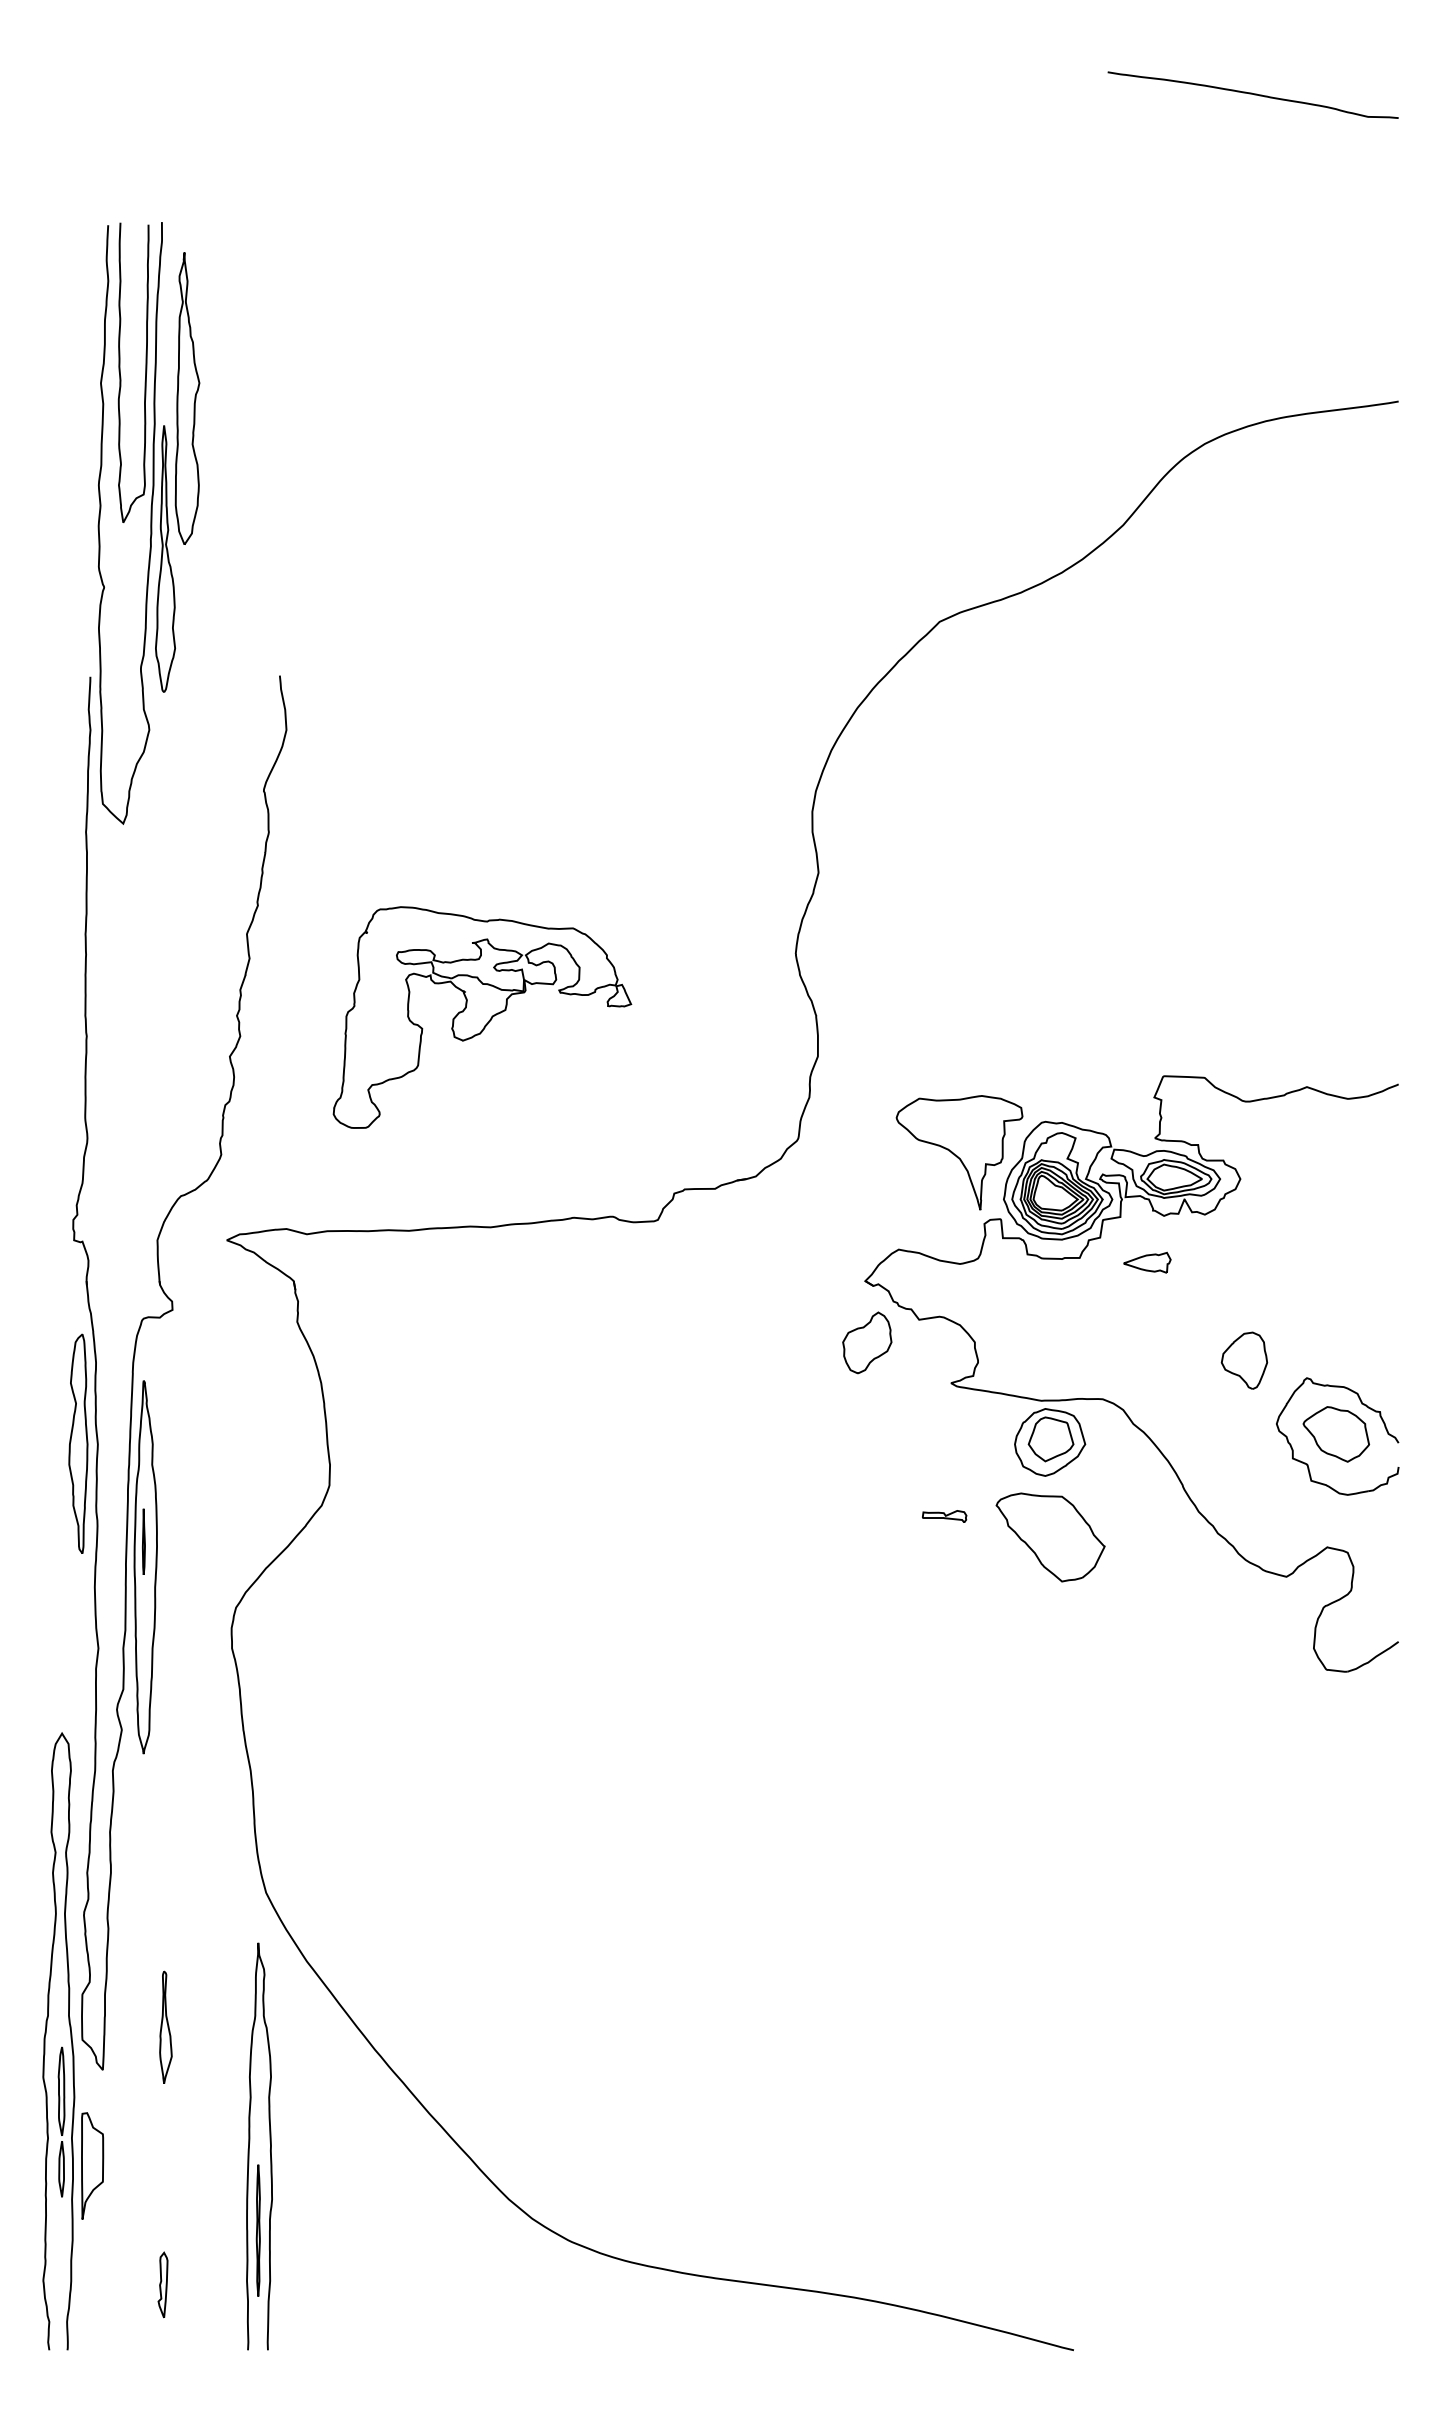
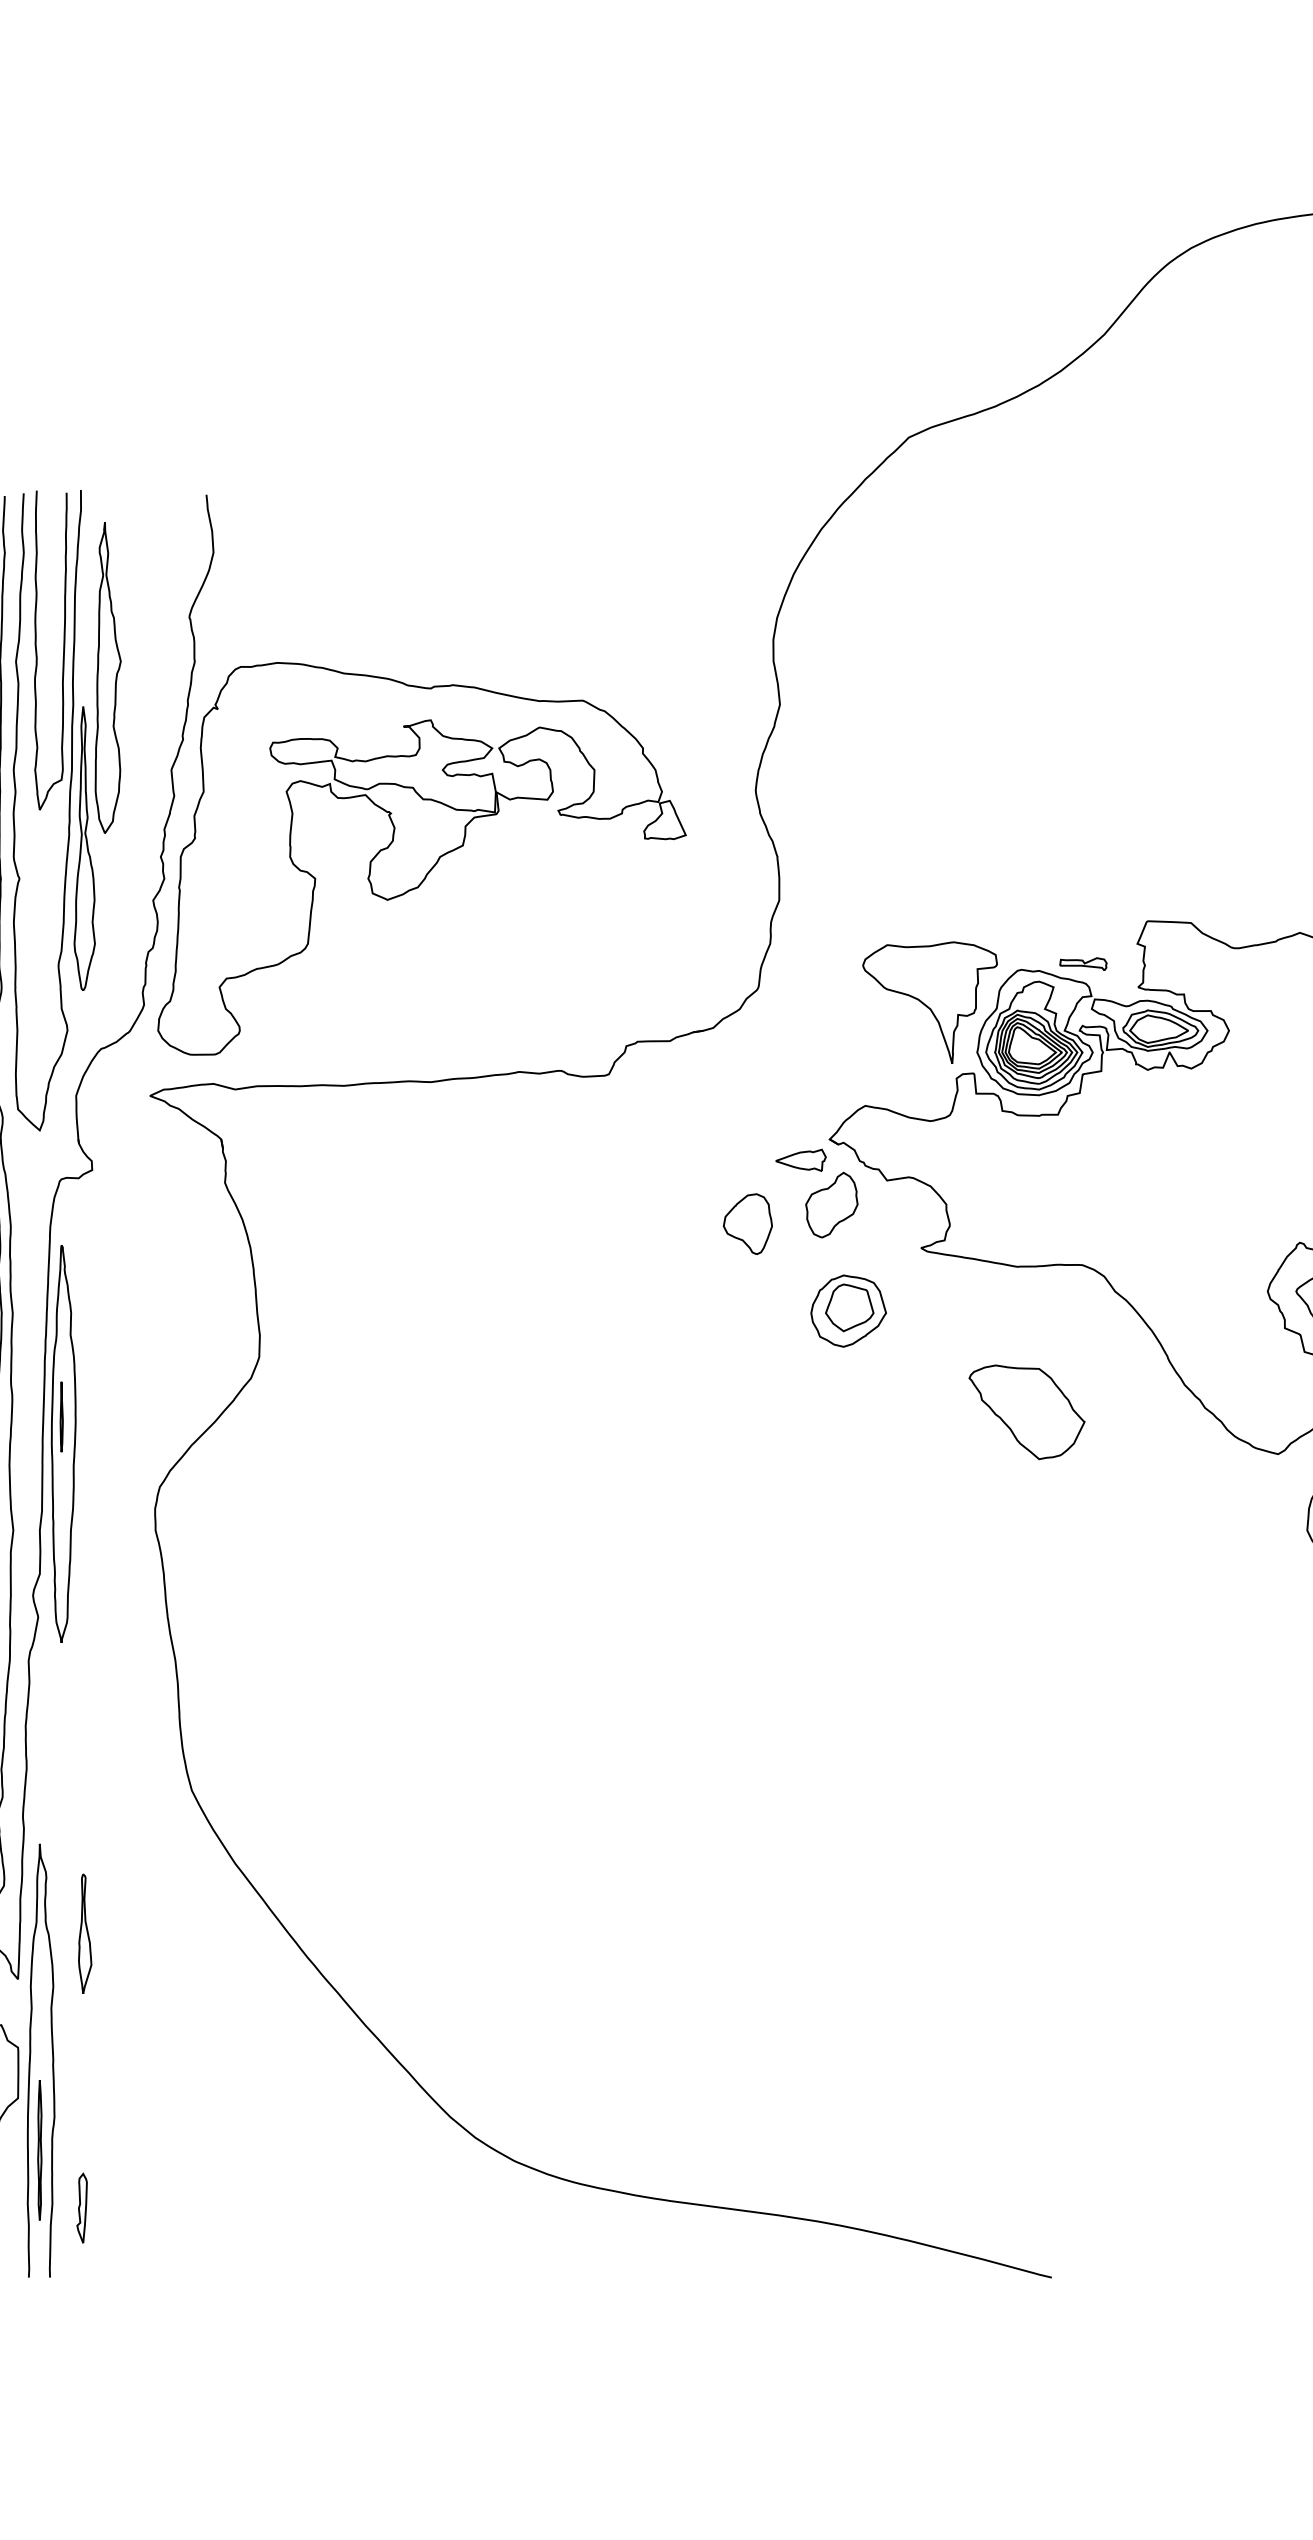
part: (148, 523) -> (66, 810), moved
part: (482, 1017) -> (422, 858), size x1.67
part: (1147, 1262) -> (801, 1160), moved
part: (1244, 1360) -> (747, 1223), moved
part: (1050, 1442) -> (849, 1311), moved
part: (944, 1516) -> (1083, 964), moved
part: (250, 2142) -> (31, 2056), moved

